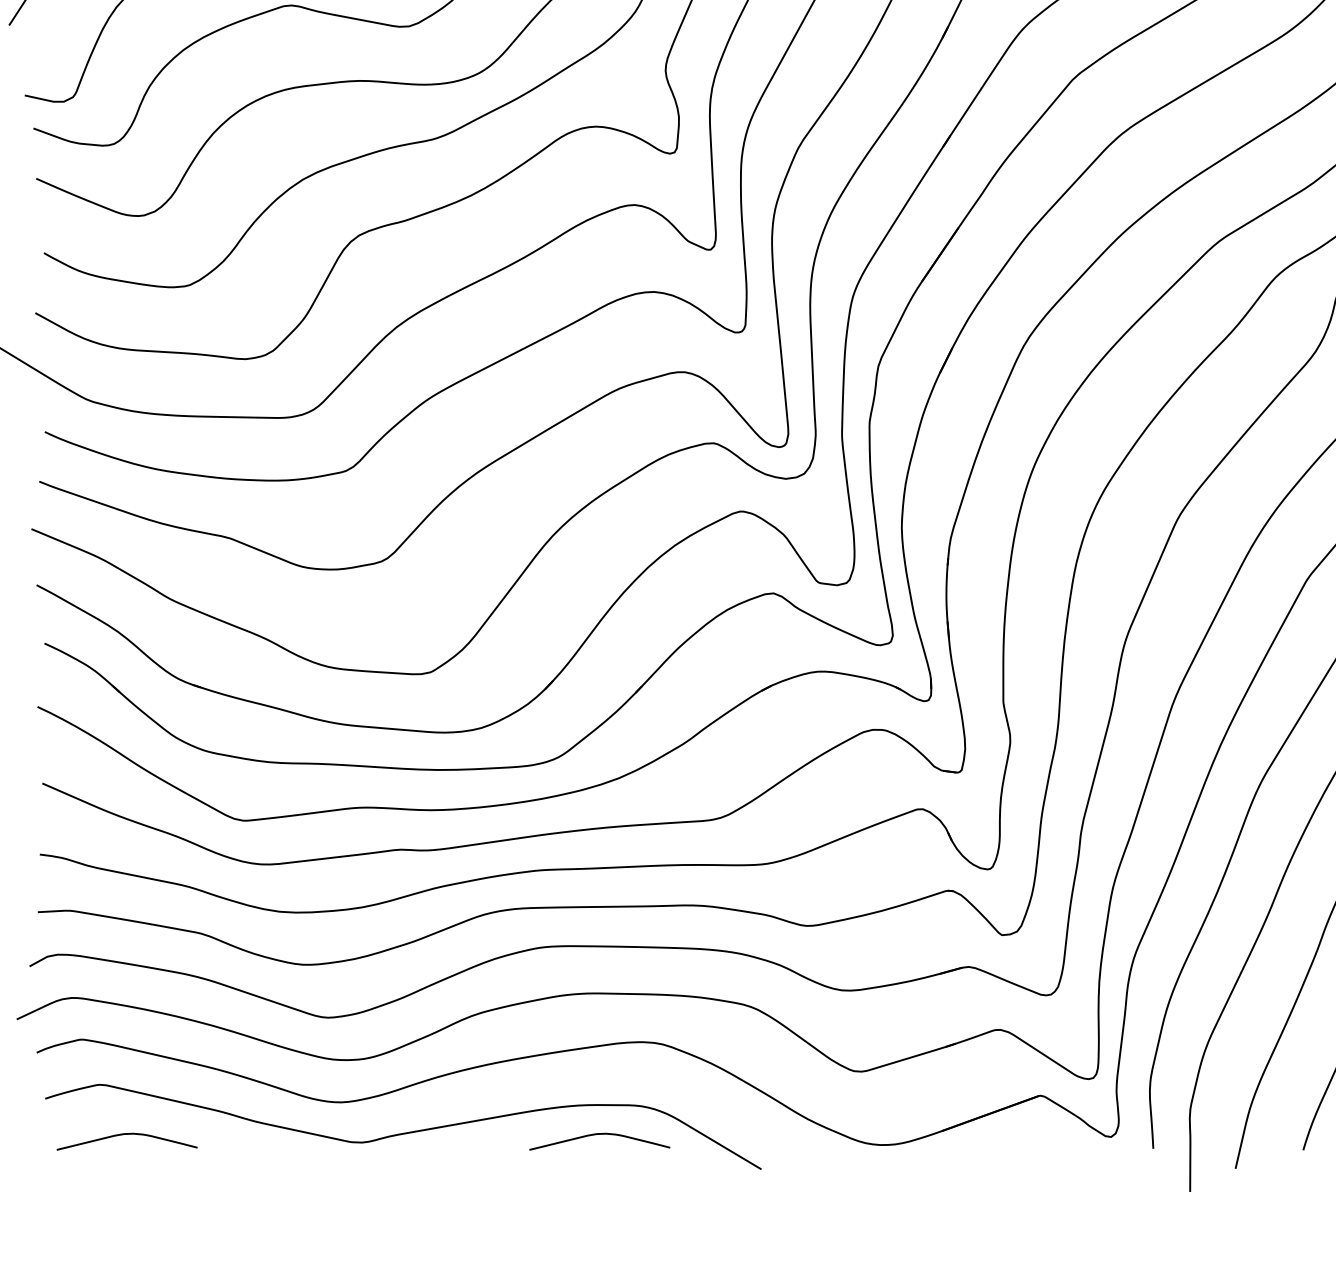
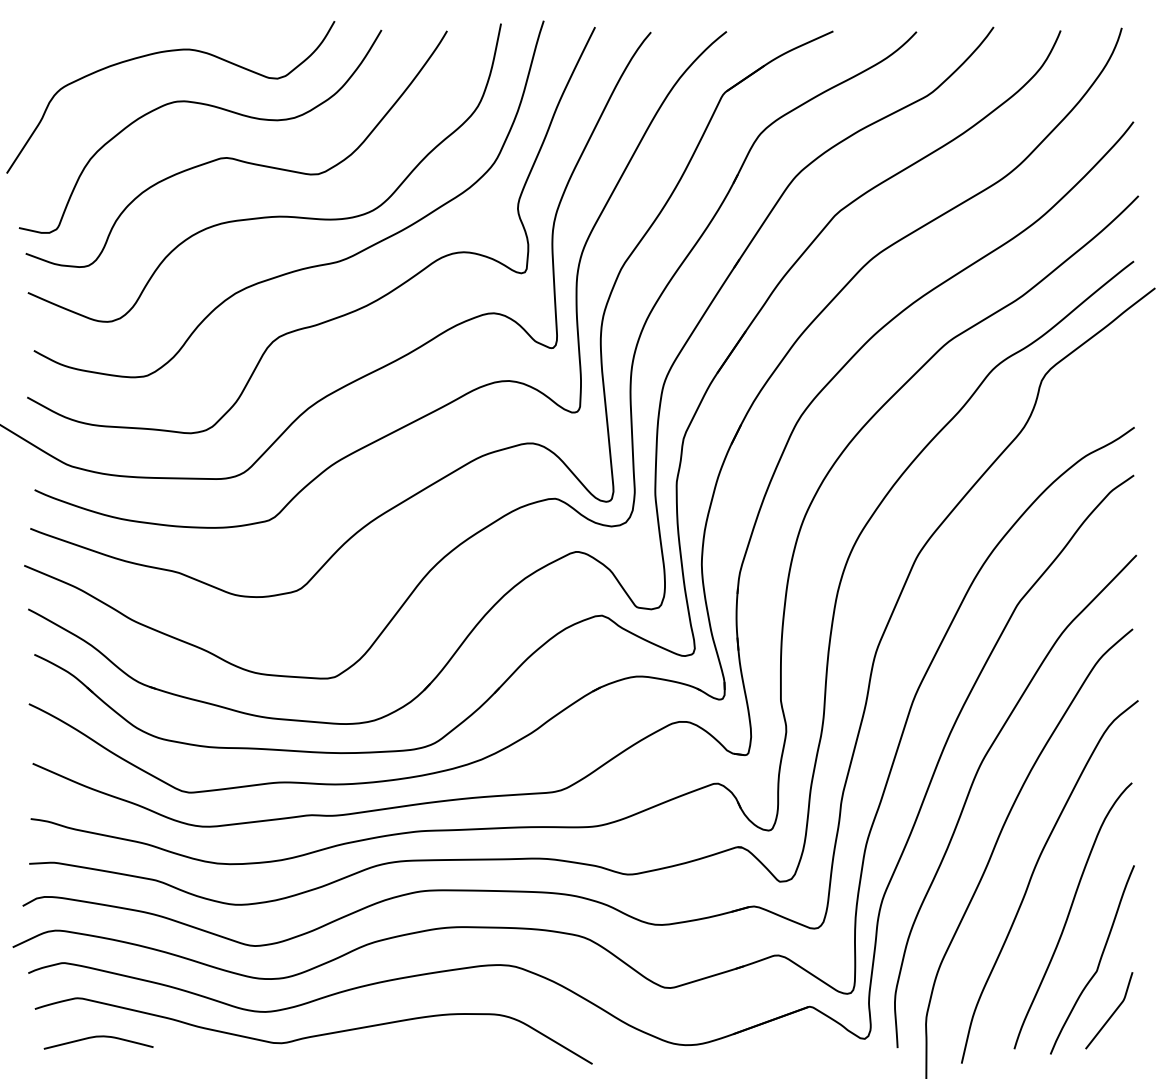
curve: (599, 1135) -> (466, 1037), removed

